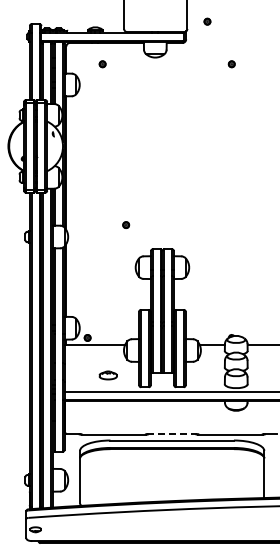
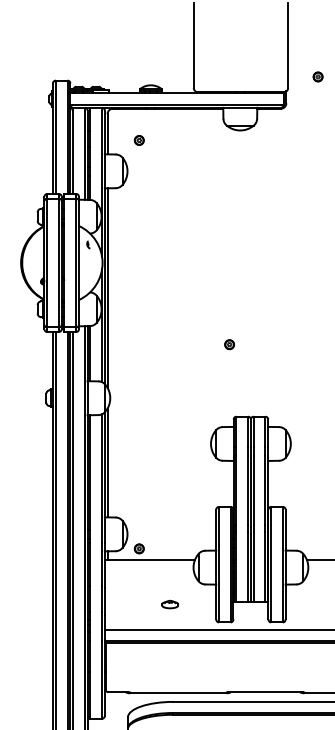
part: (102, 64) -> (139, 140), moved
part: (126, 224) -> (230, 343), moved
part: (108, 374) -> (170, 603), size x0.62
line: (172, 434) -> (265, 692), dashed -> solid

